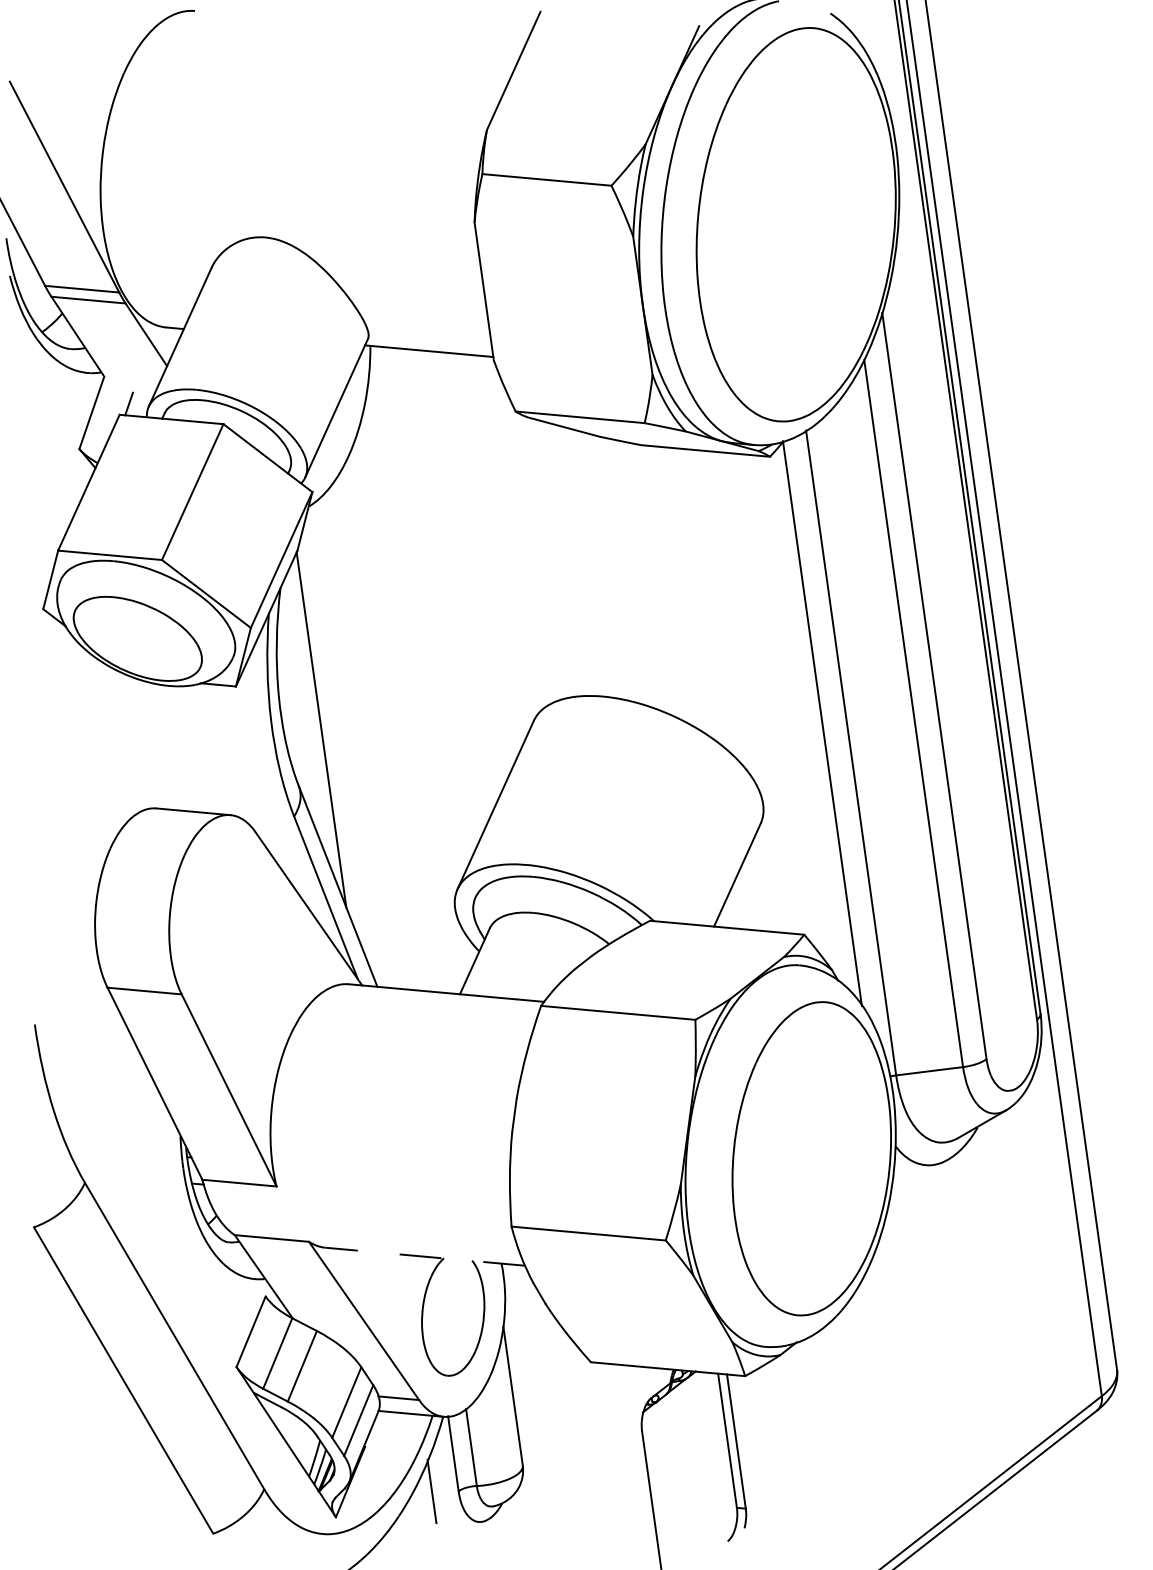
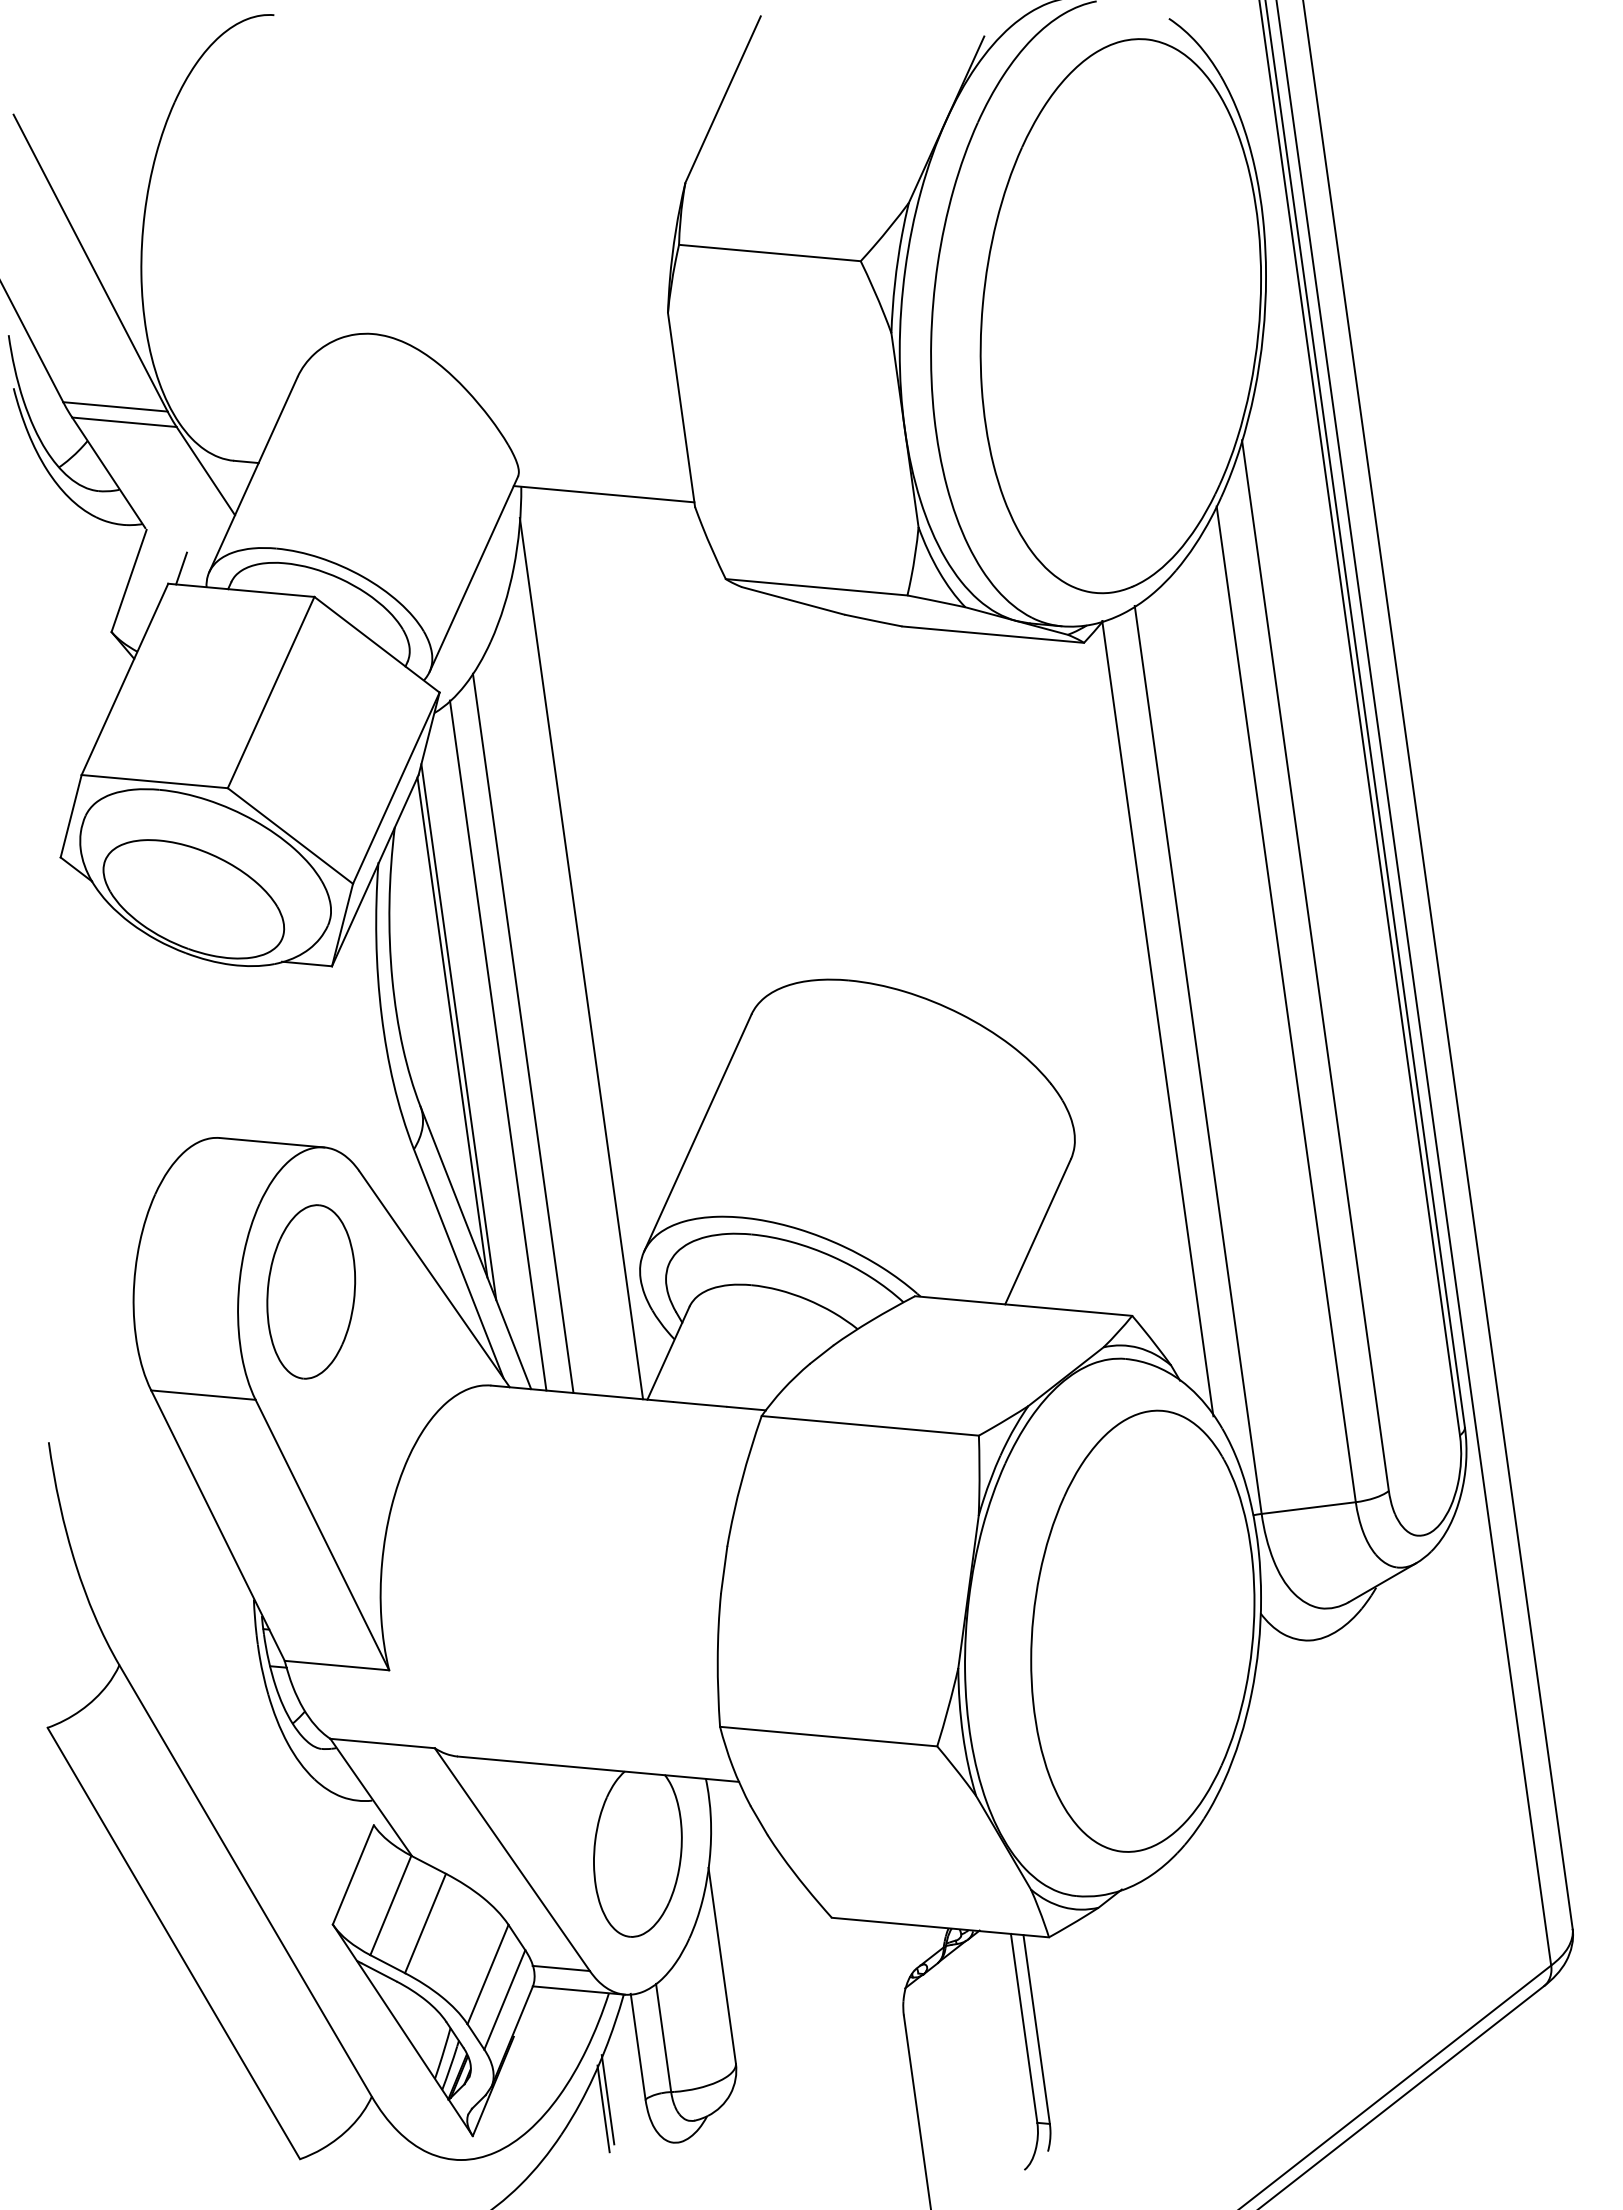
line: (413, 680) -> (581, 958), added
line: (325, 733) -> (458, 1032), added
line: (371, 733) -> (522, 1032), added
line: (353, 742) -> (497, 1045), added
part: (221, 917) -> (311, 1291), added
line: (425, 1256) -> (598, 1769), dashed -> solid
line: (428, 1497) -> (603, 2108), added

